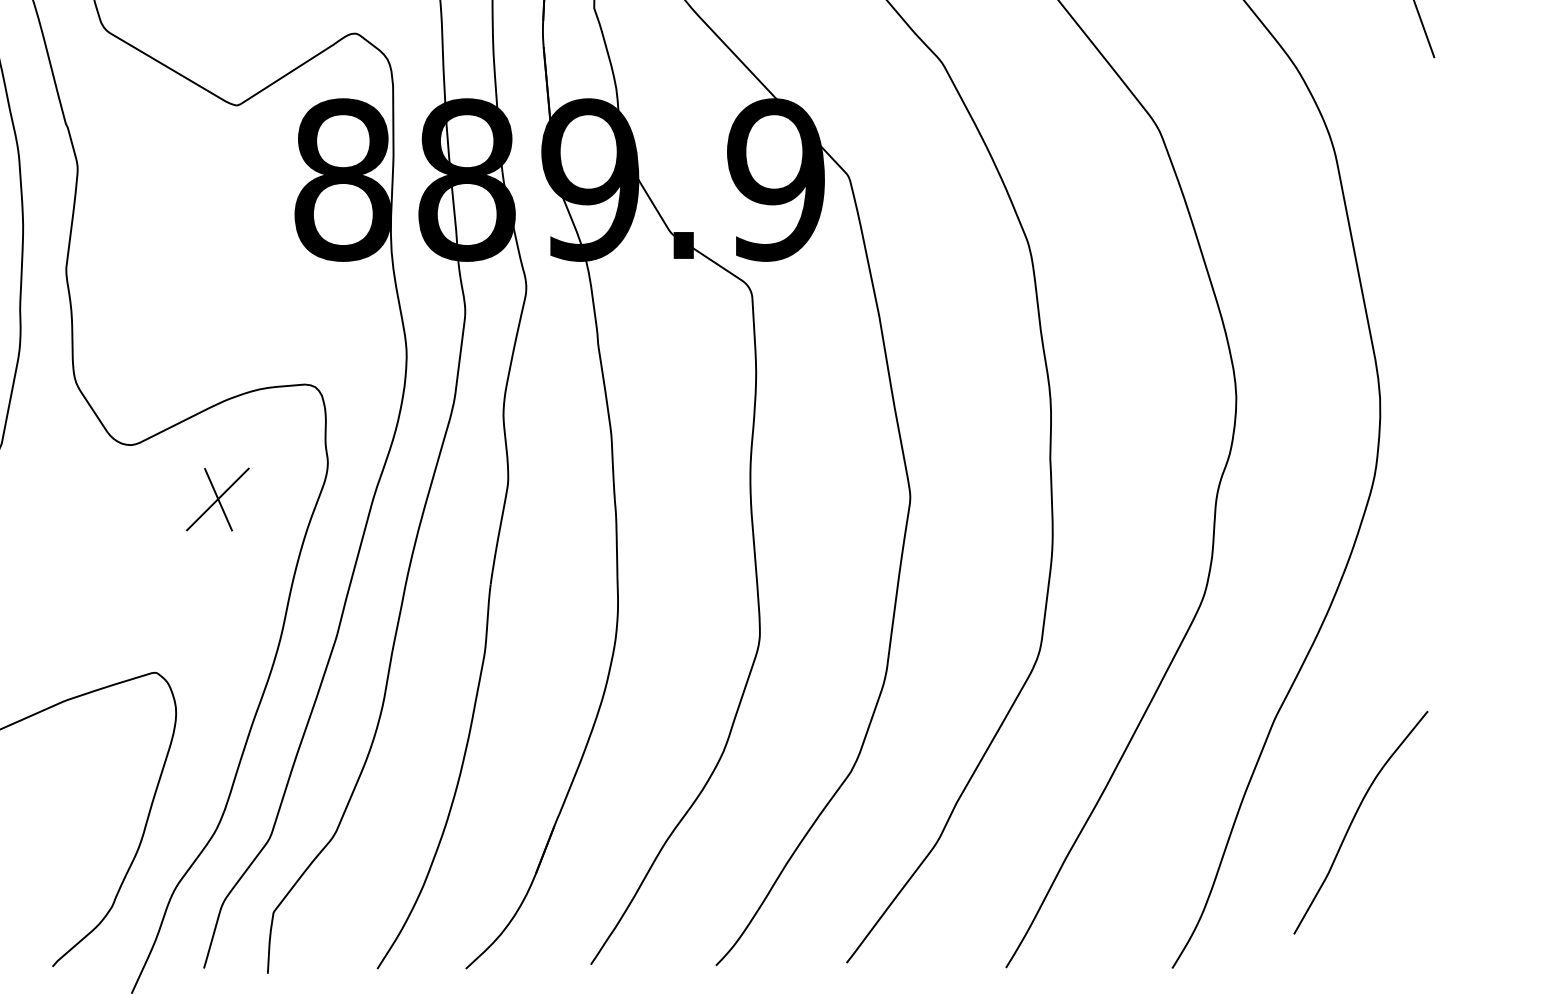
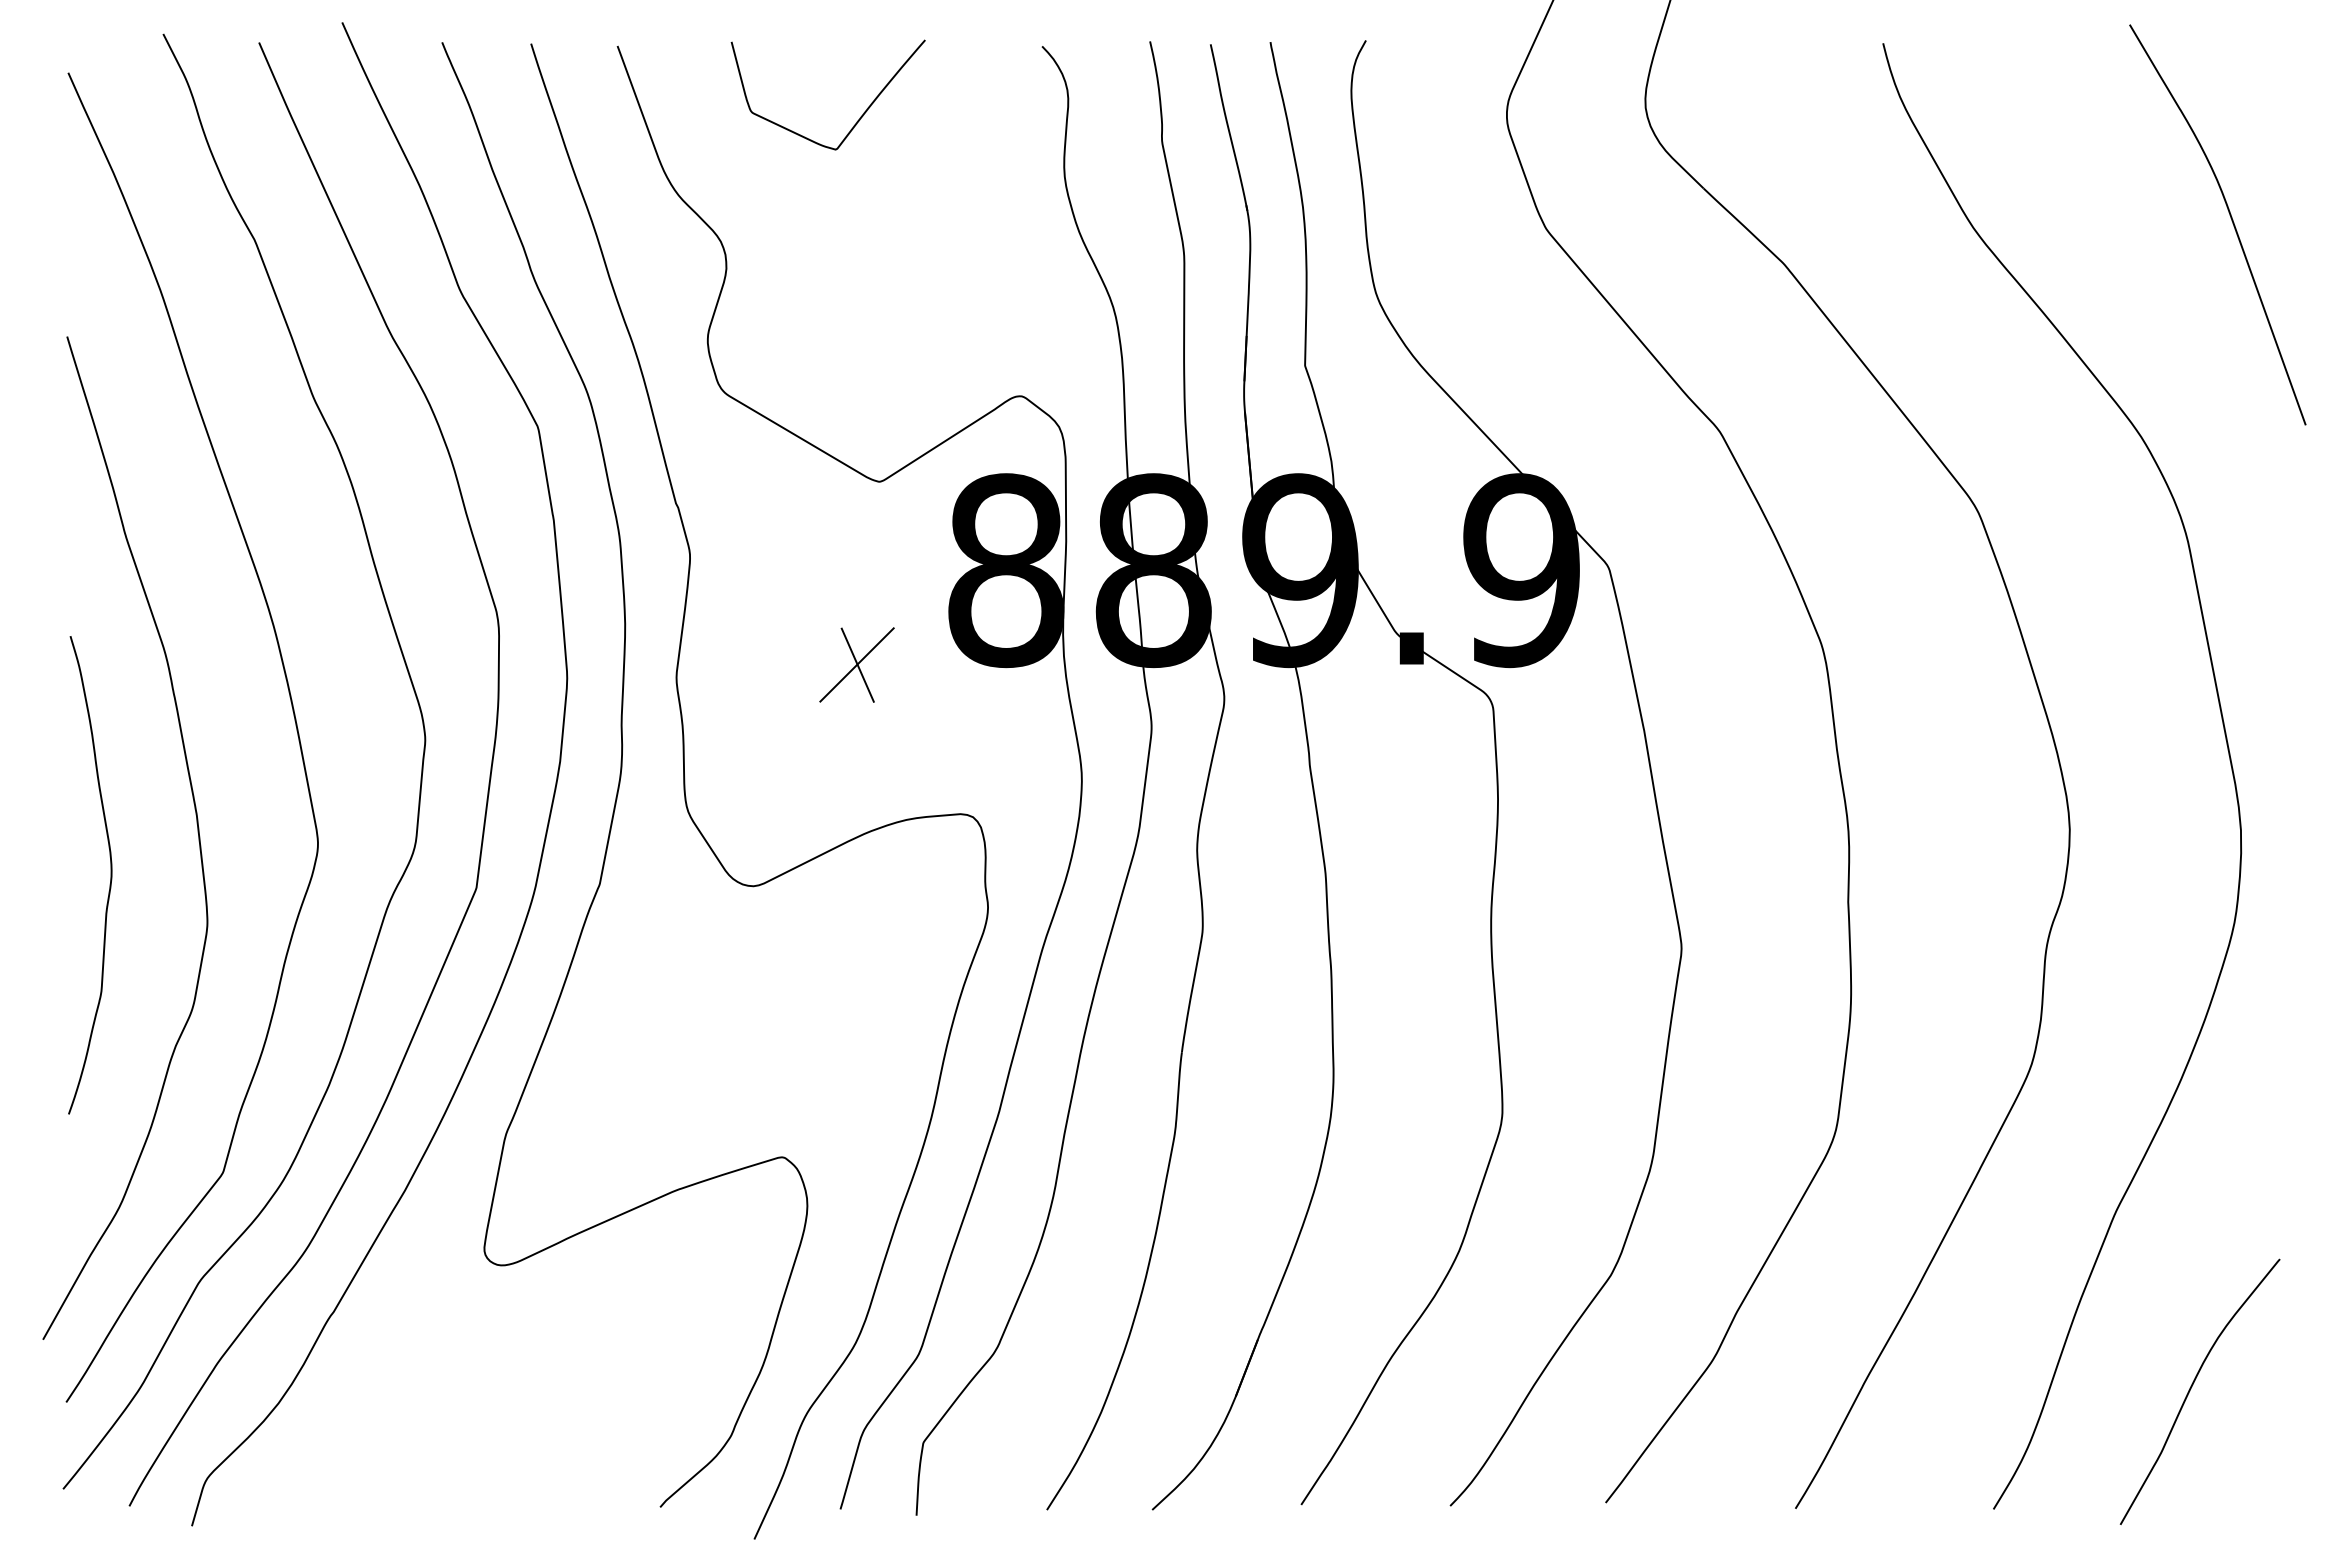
part: (217, 499) -> (856, 664), moved
curve: (1353, 820) -> (2191, 1389), moved

